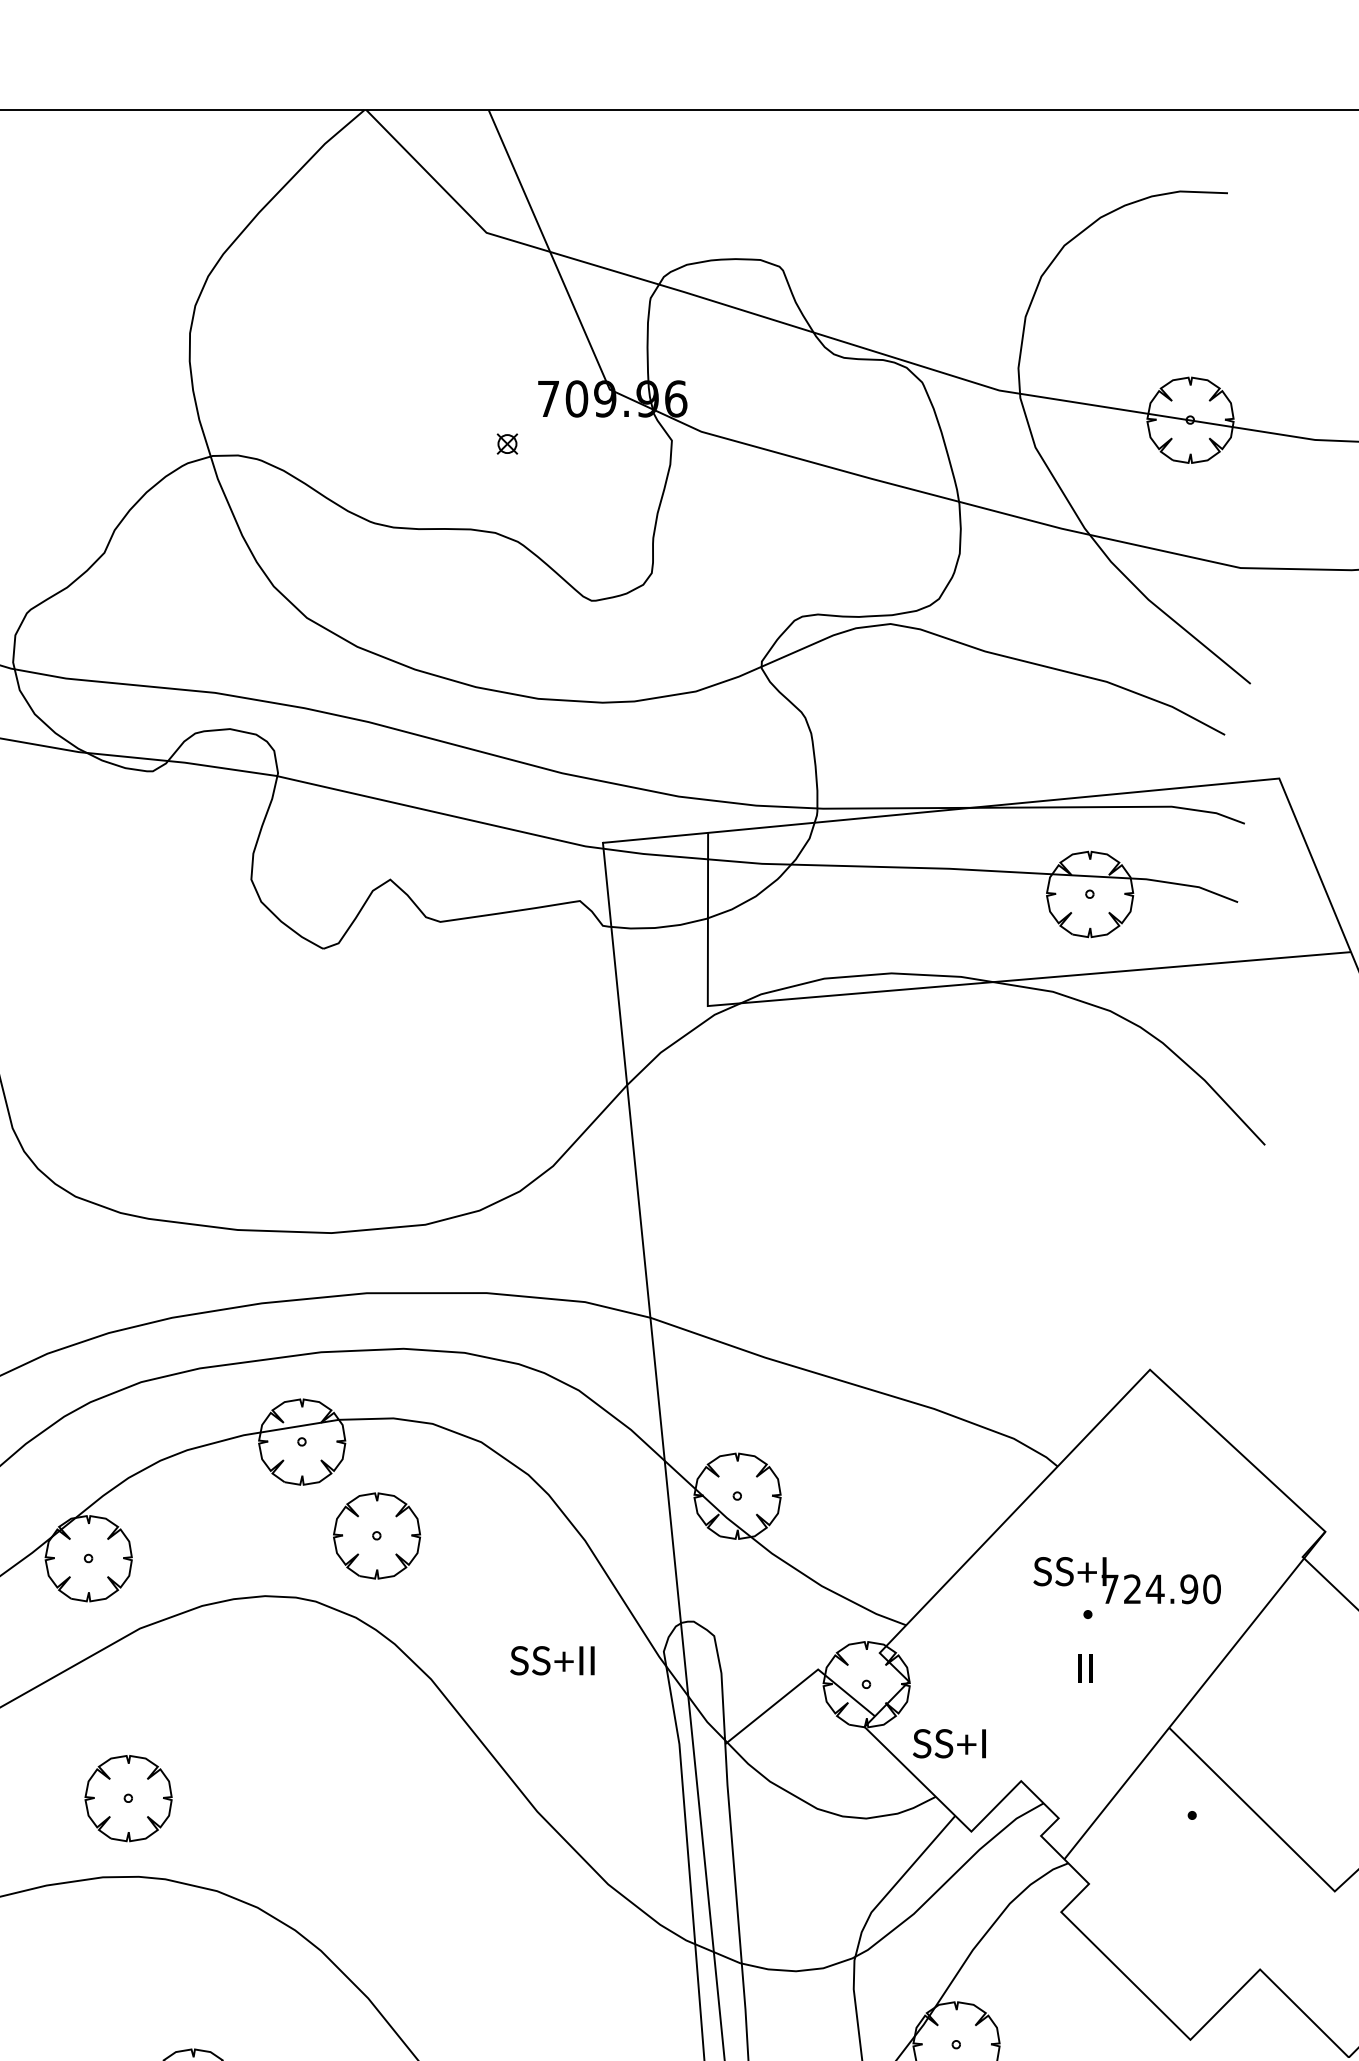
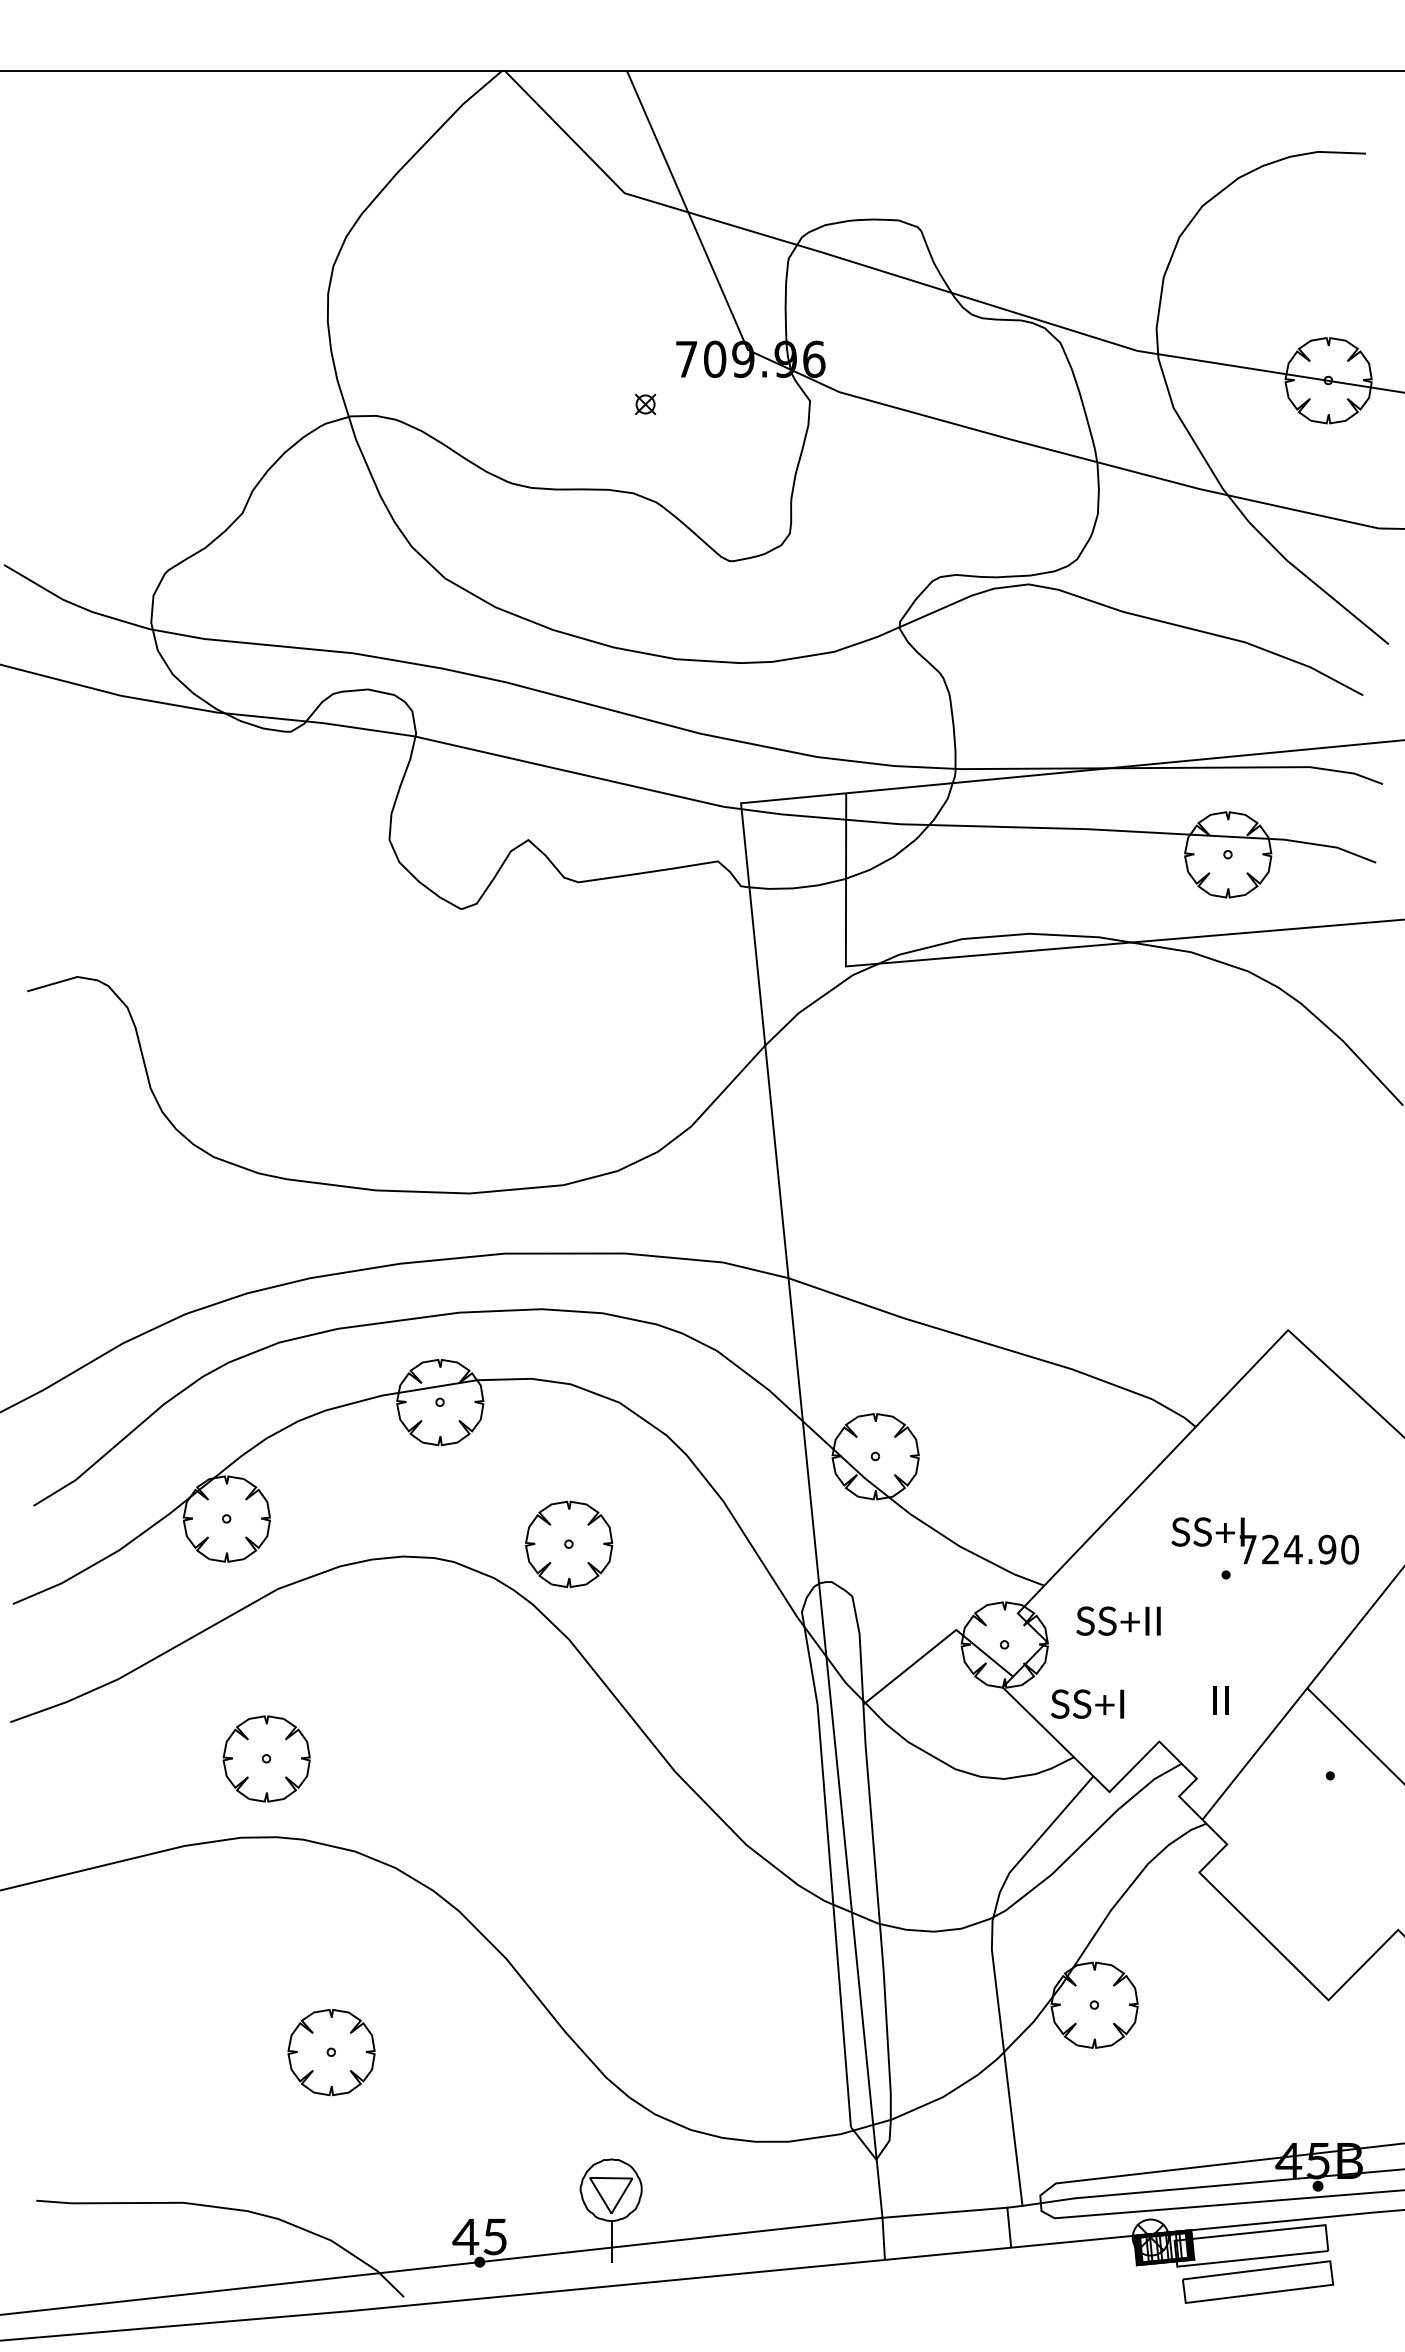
part: (377, 1535) -> (569, 1543), moved
text: (552, 1660) -> (1118, 1620), moved
text: (1085, 1668) -> (1220, 1700), moved

